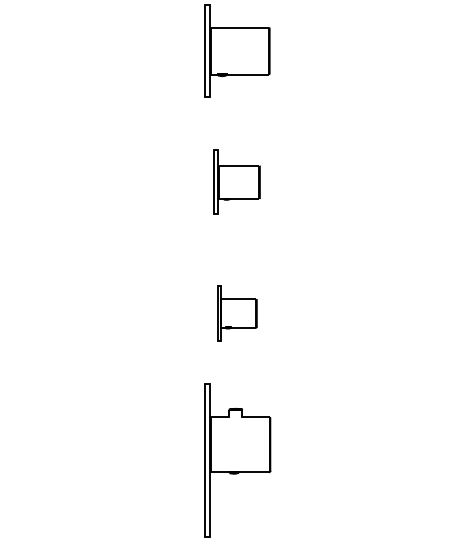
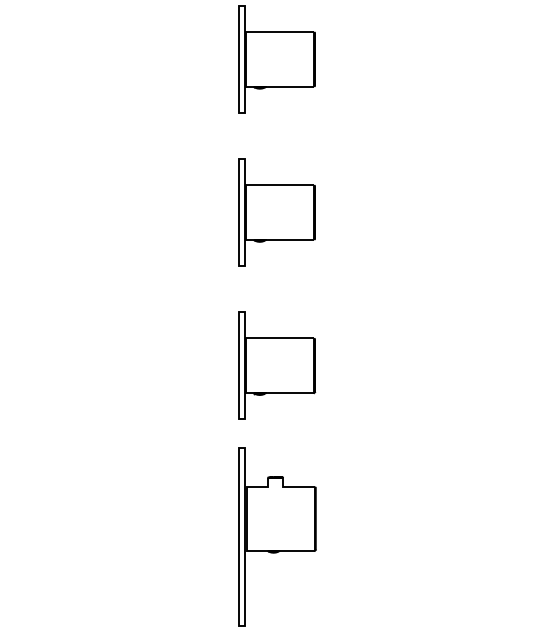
part: (236, 182) -> (276, 212), size x1.43
part: (237, 313) -> (277, 365), size x1.67

